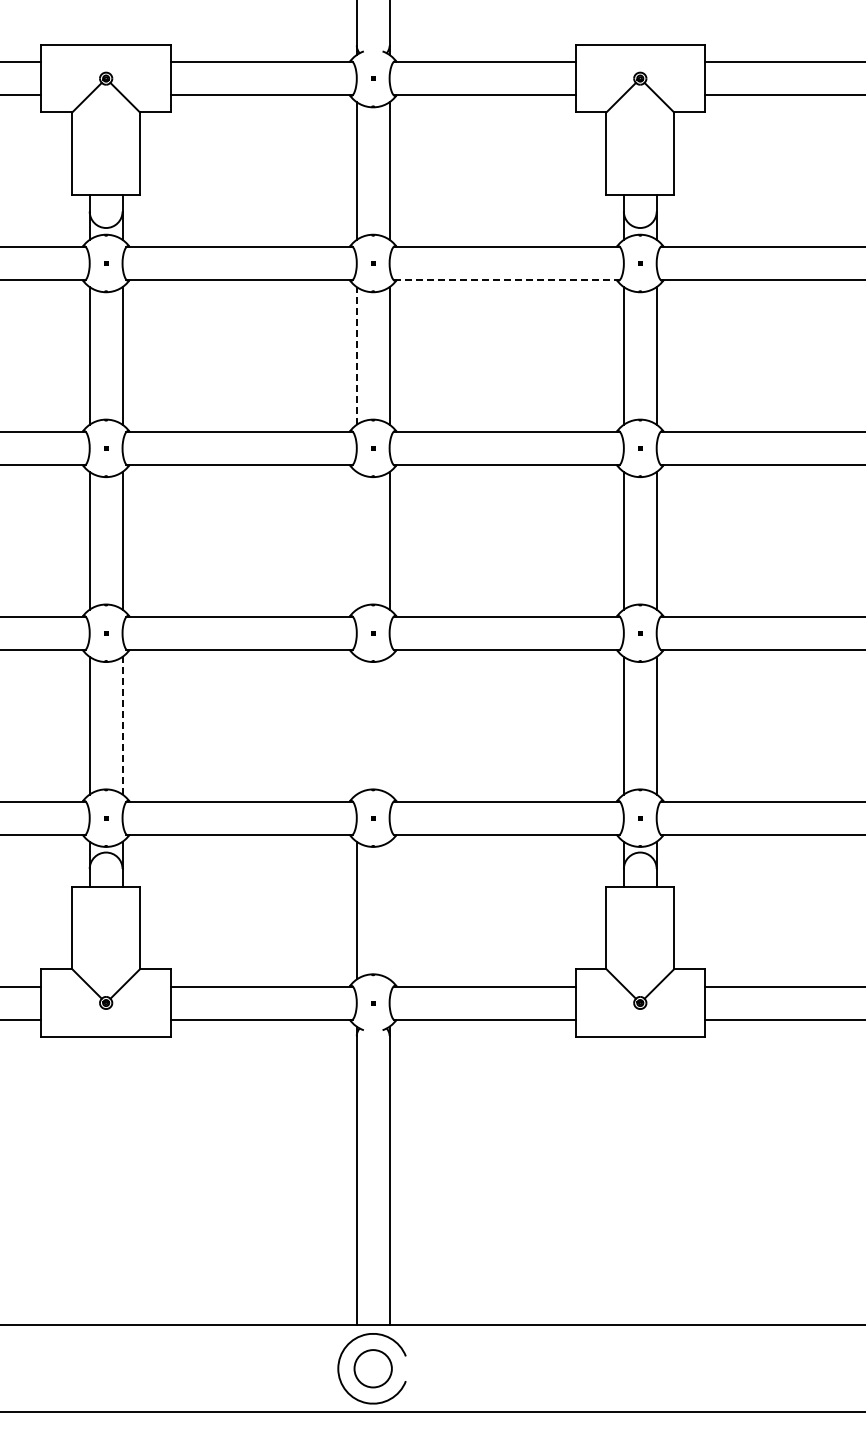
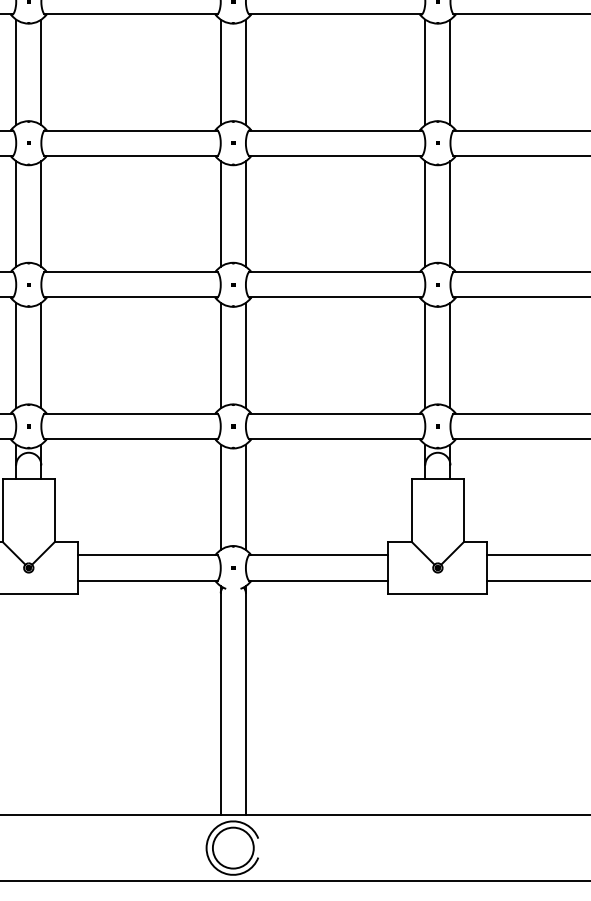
line: (507, 279) -> (336, 13), dashed -> solid
line: (356, 355) -> (220, 72), dashed -> solid
line: (356, 540) -> (220, 213), added
line: (122, 725) -> (41, 355), dashed -> solid
line: (356, 725) -> (220, 355), added
line: (389, 725) -> (245, 355), added
line: (389, 910) -> (245, 497), added
circle: (372, 1368) -> (232, 847), size x1.43

